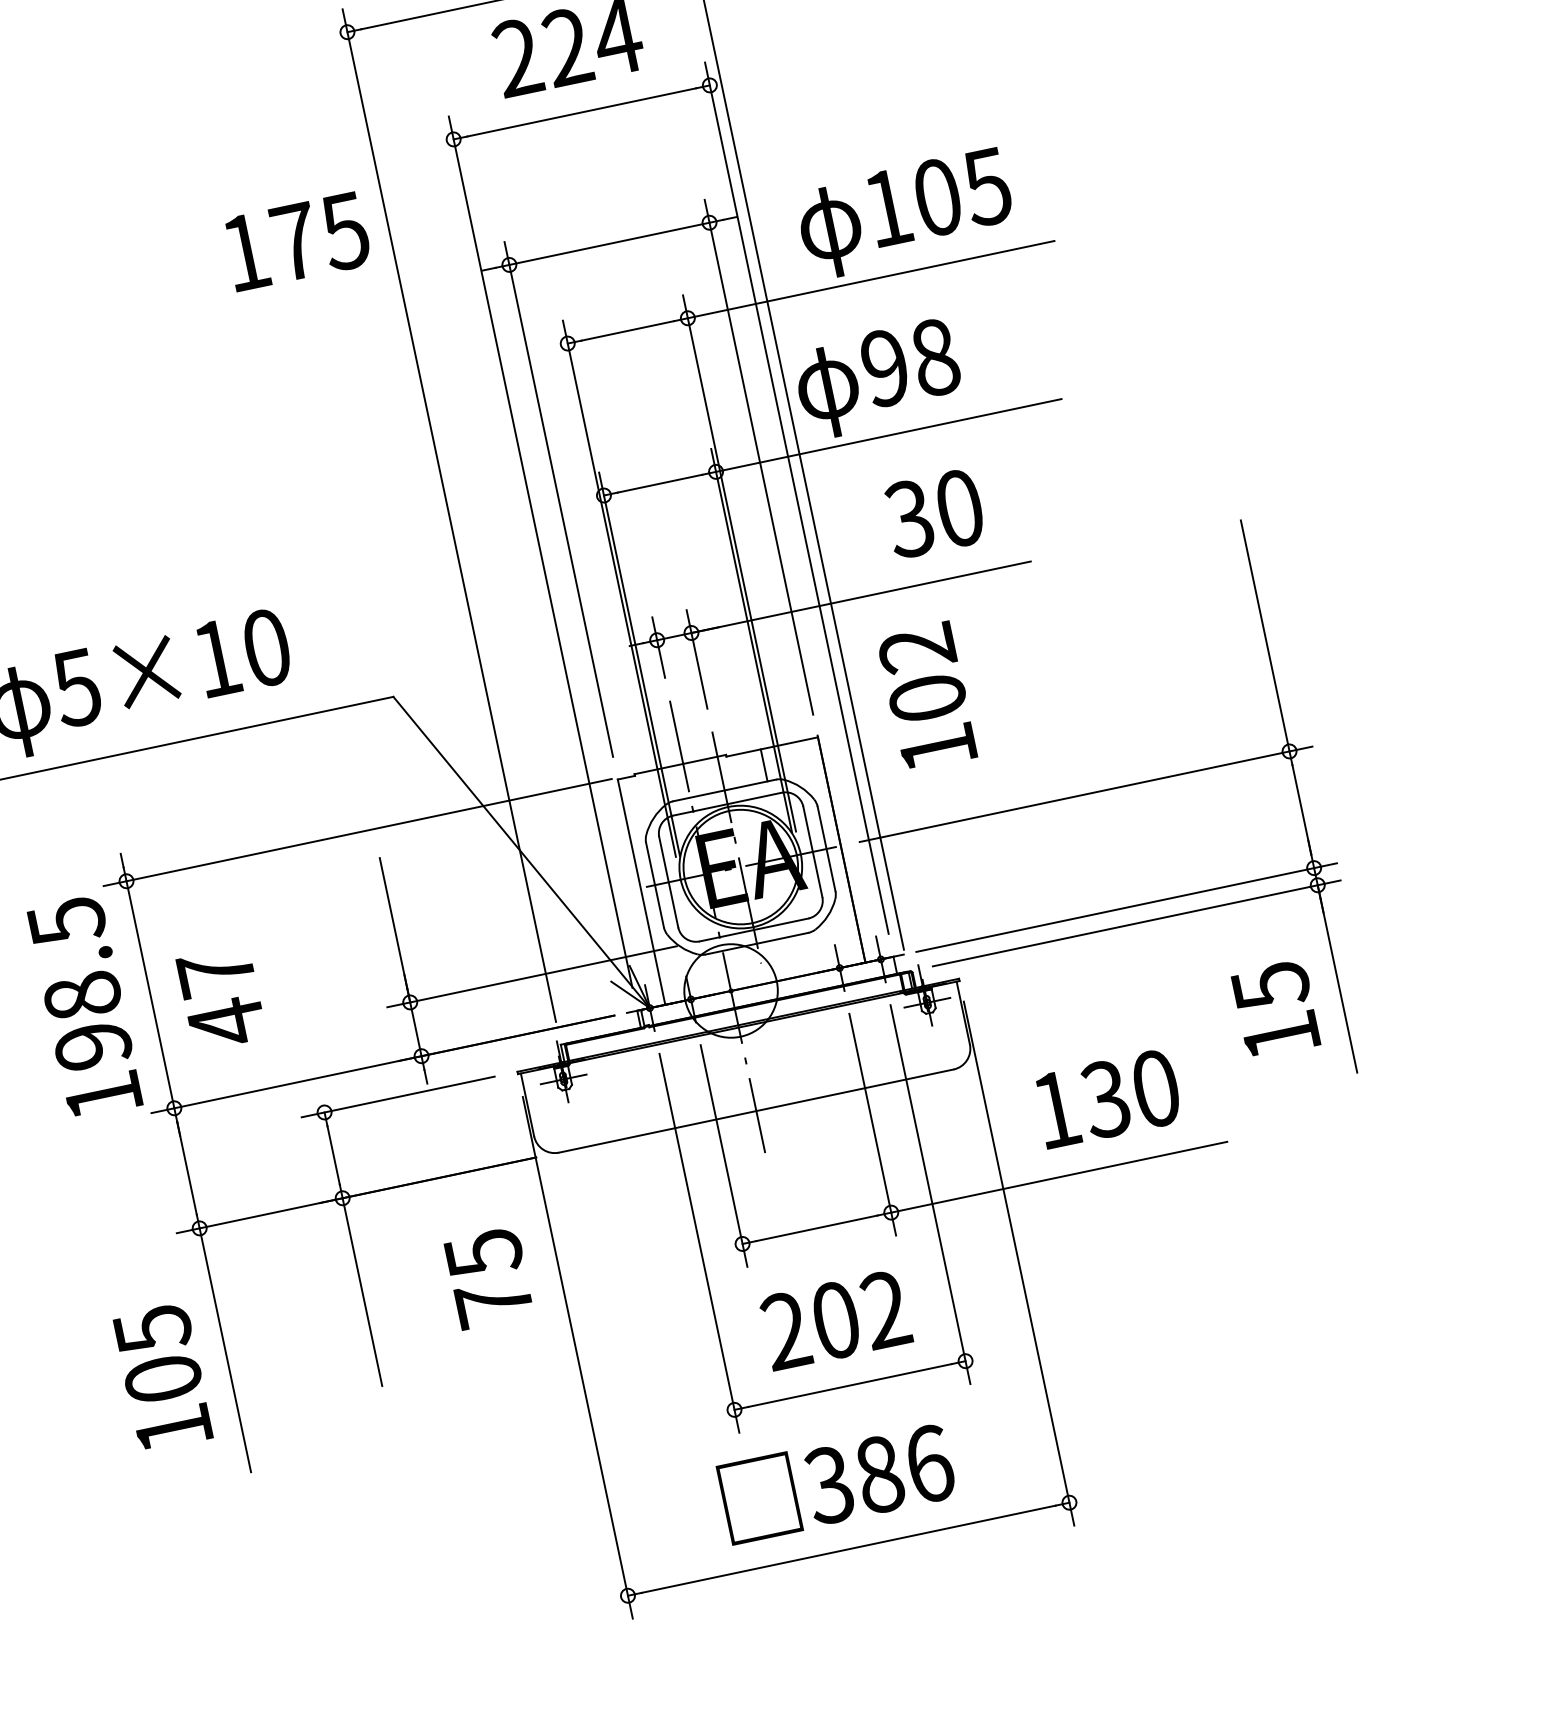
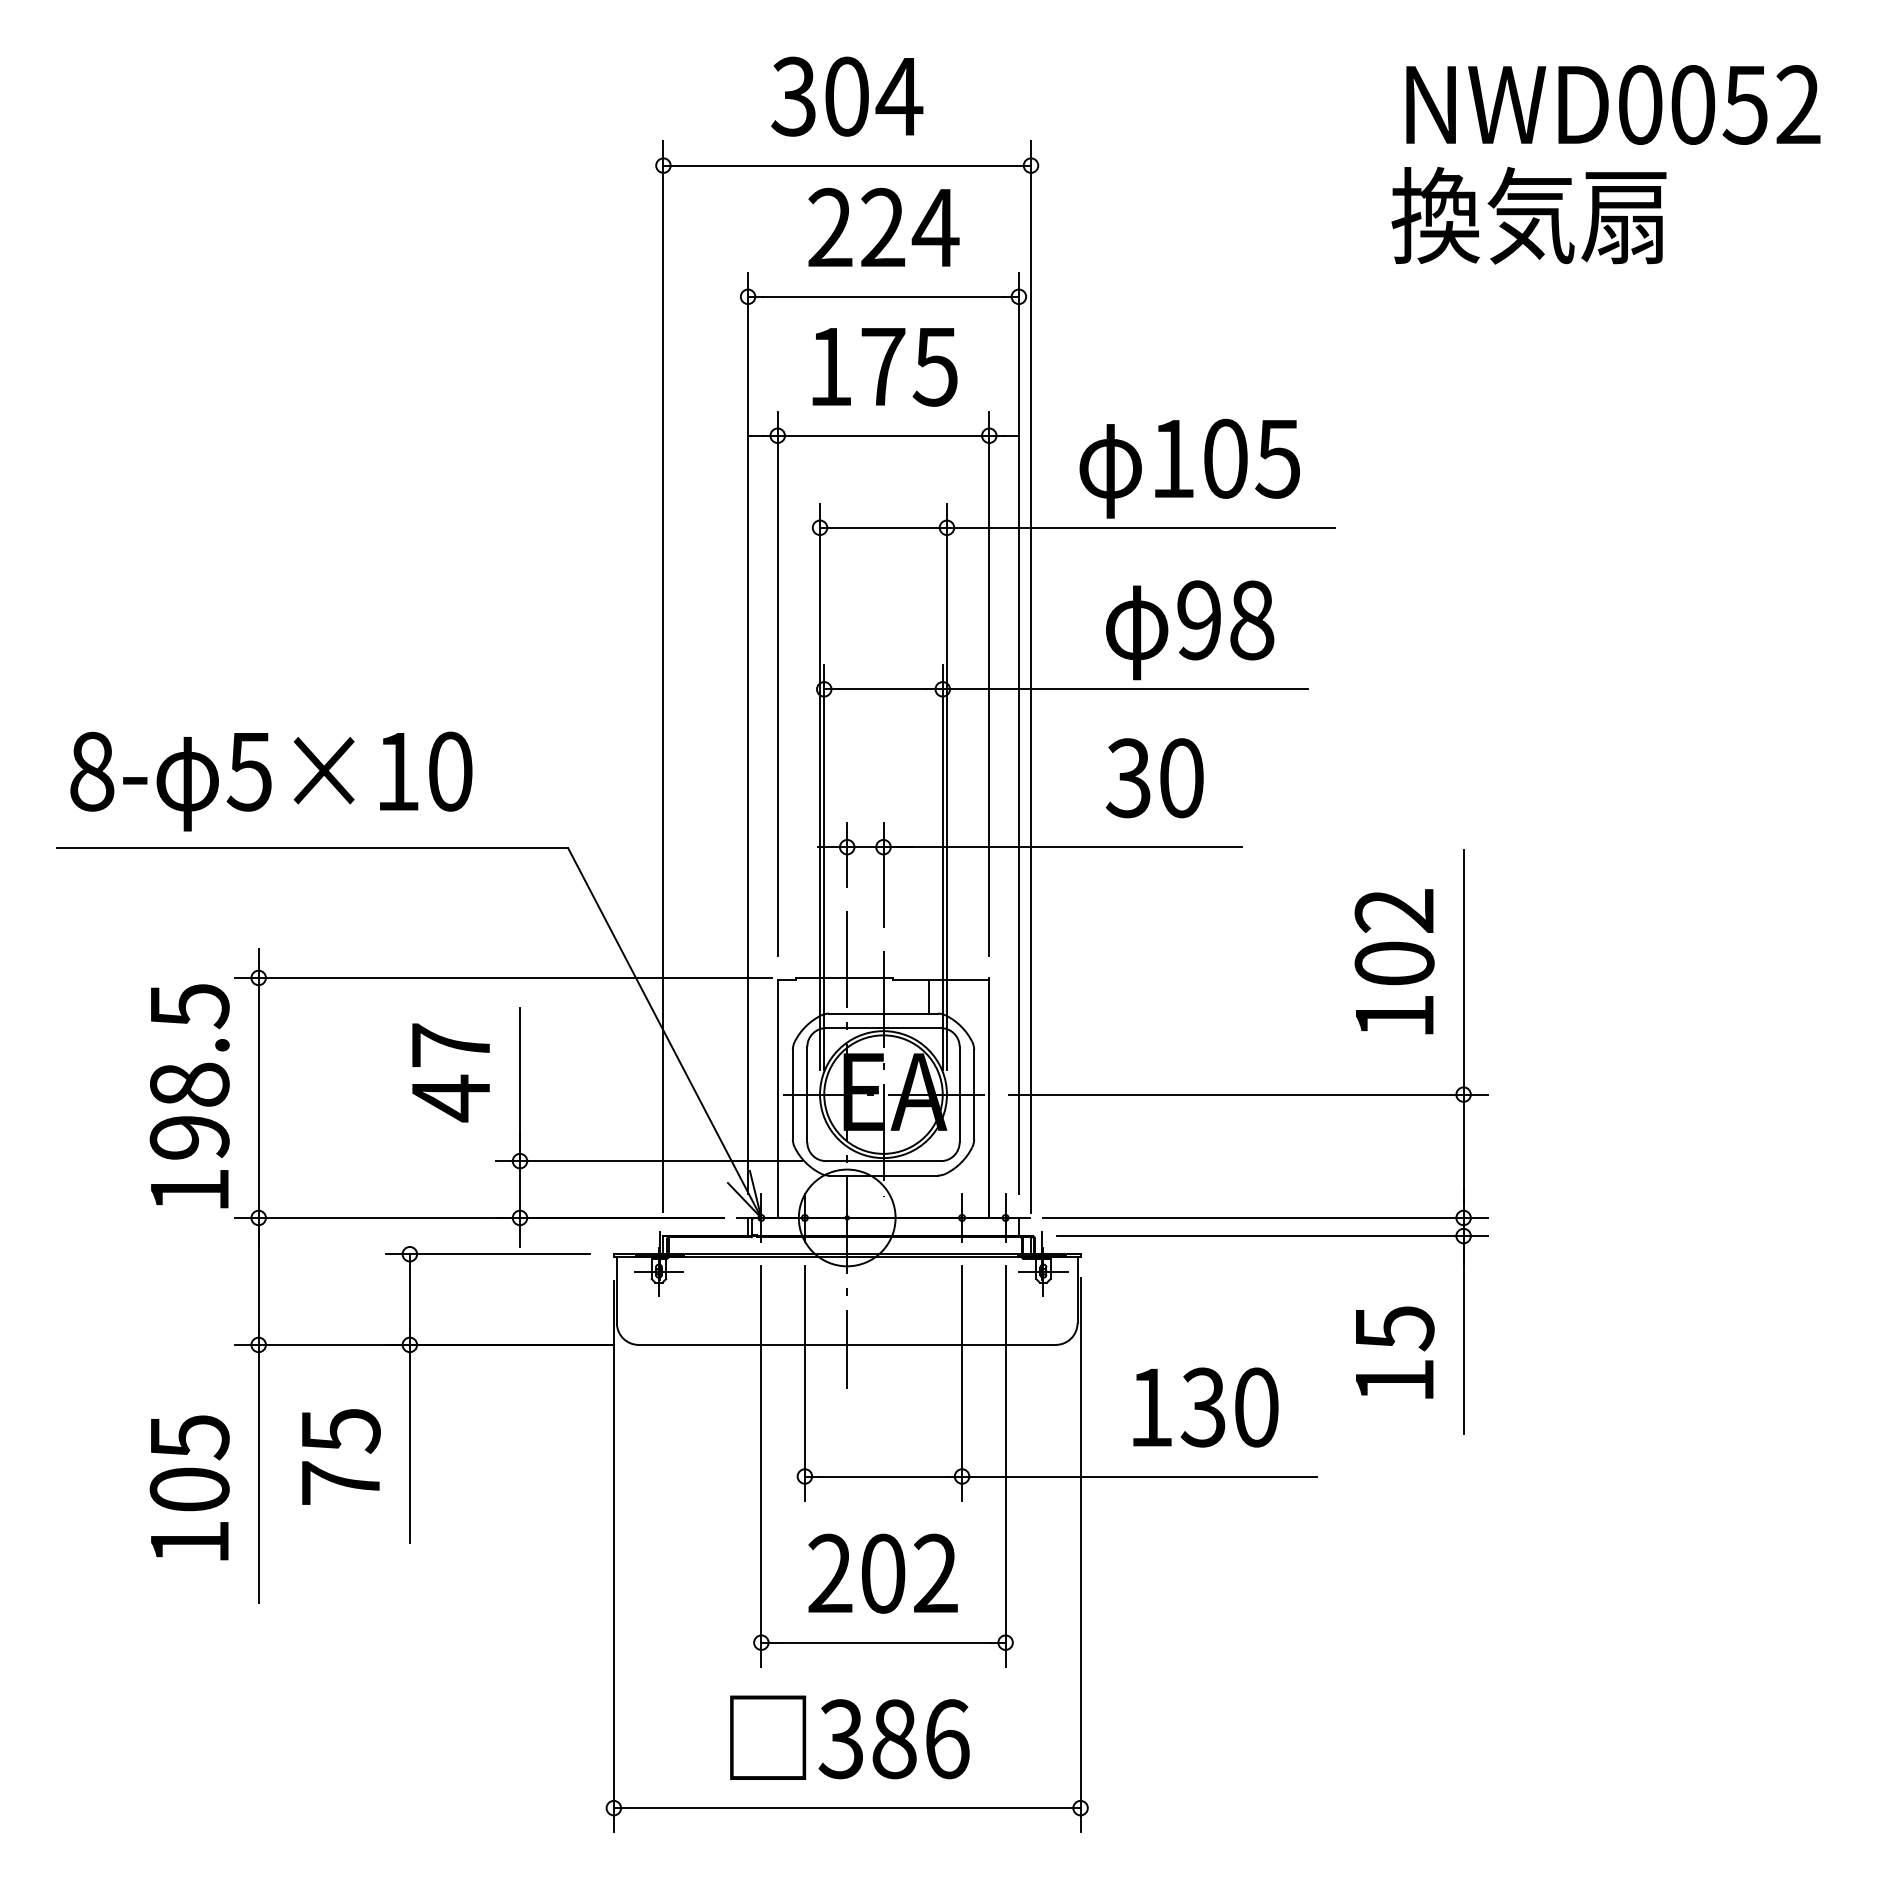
text: (296, 242) -> (884, 367), moved
text: (879, 379) -> (1190, 630), moved
text: (927, 696) -> (1394, 961), moved
text: (221, 998) -> (450, 1072), moved
text: (489, 1277) -> (341, 1456), moved

